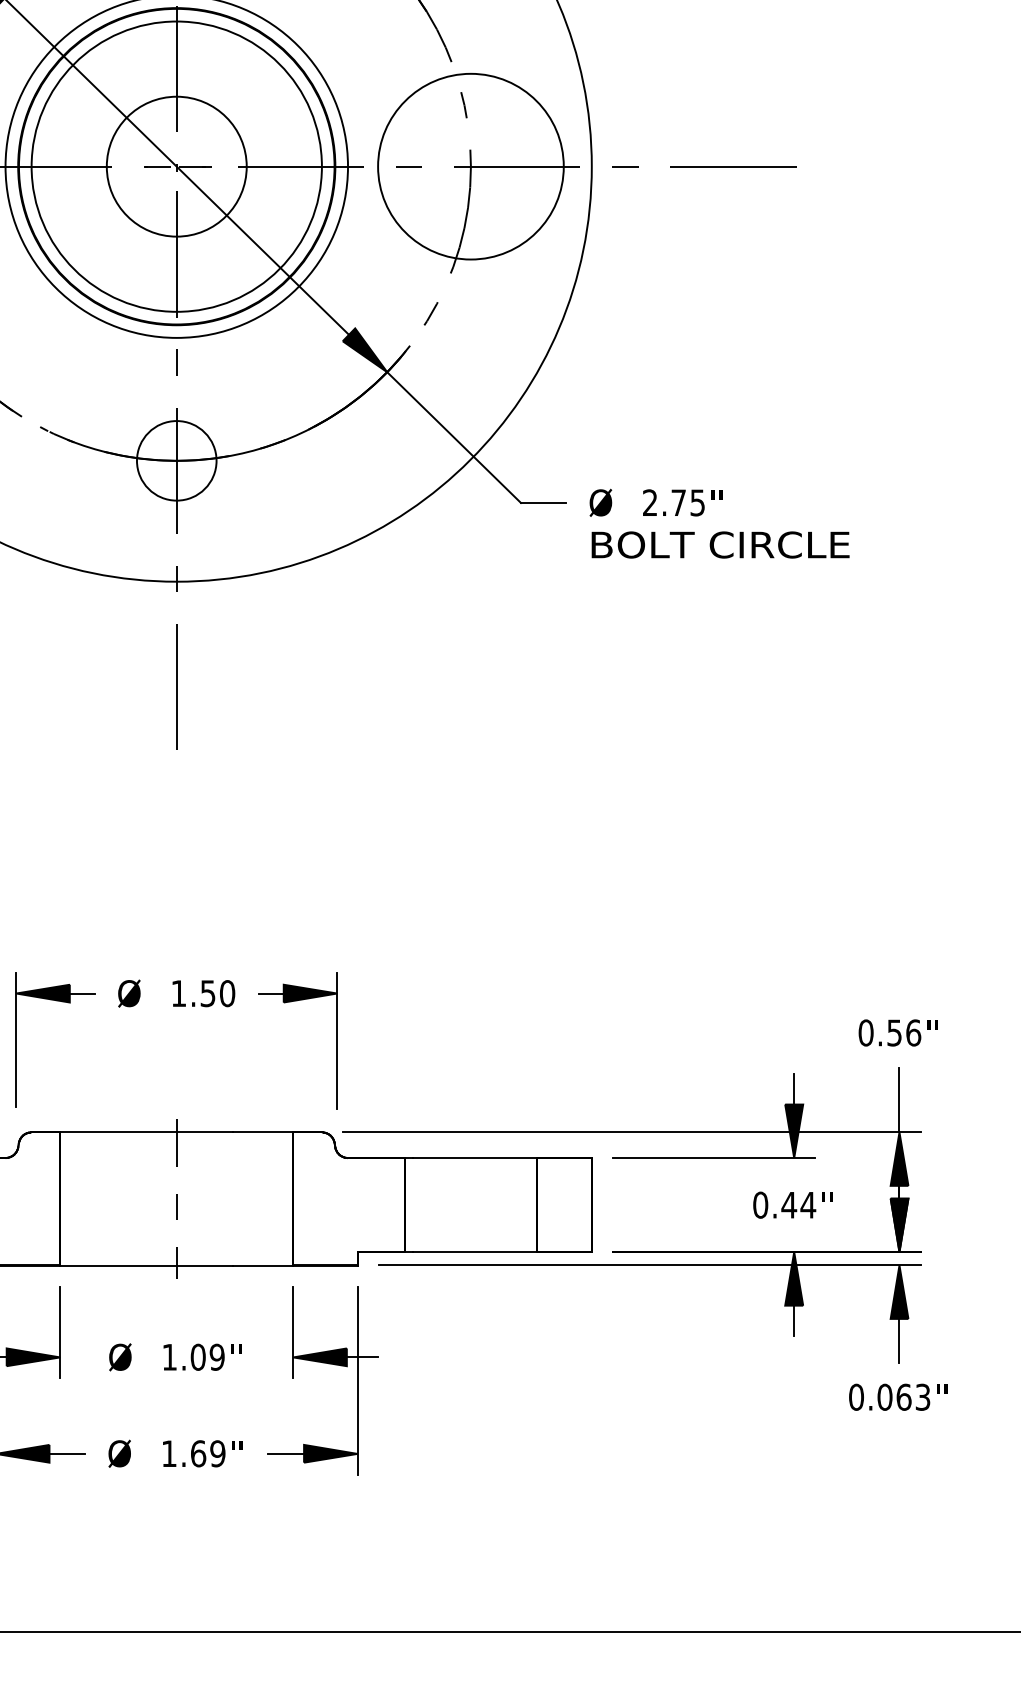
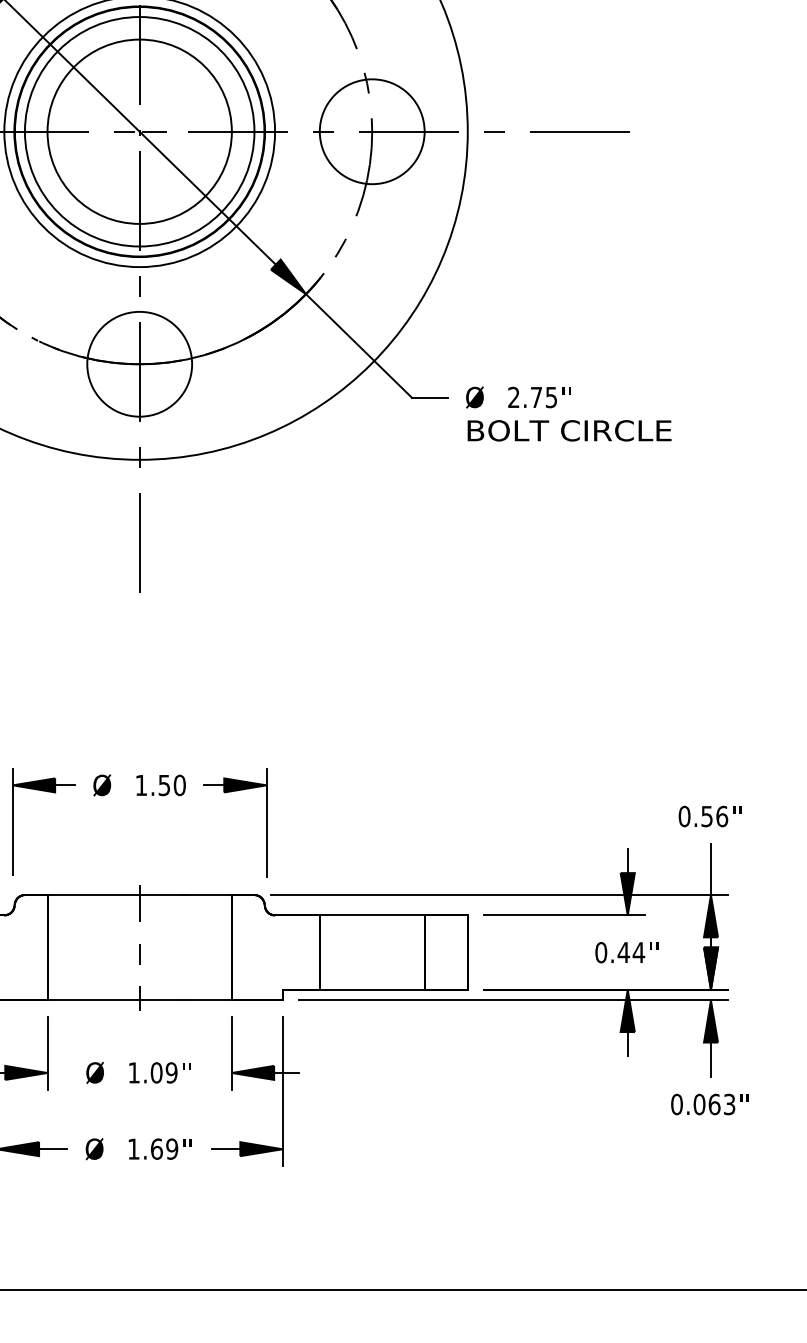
circle: (176, 166) -> (139, 131), size x1.67
circle: (470, 166) -> (371, 131), size x0.71
circle: (176, 459) -> (139, 363), size x1.67

